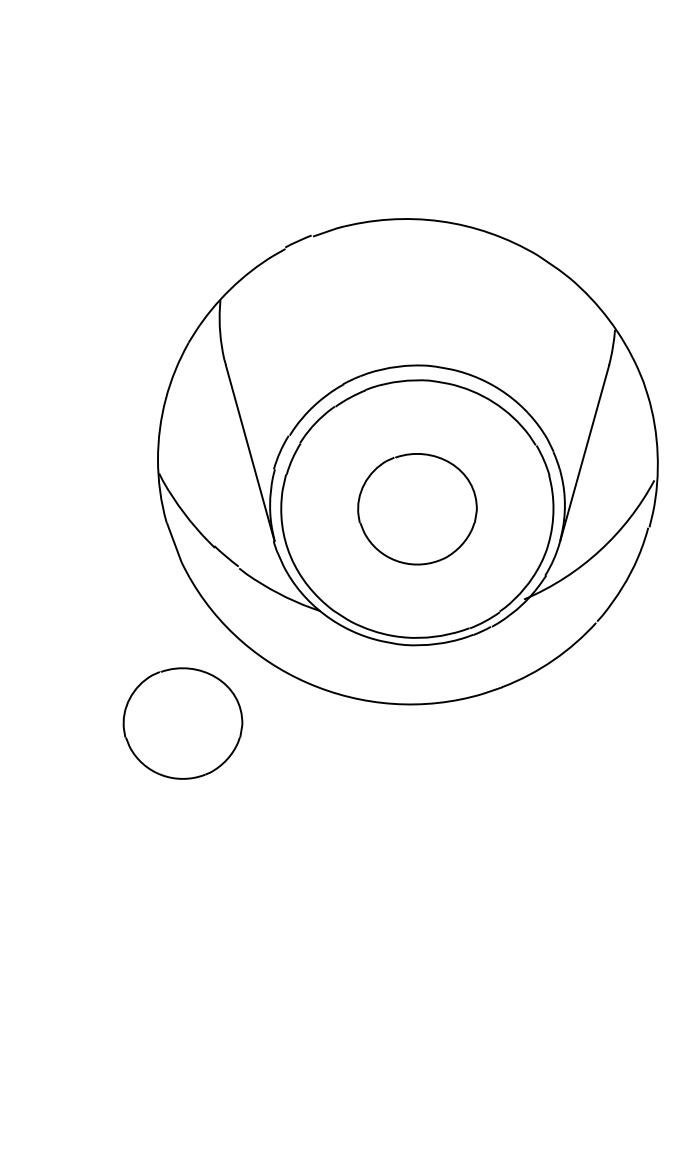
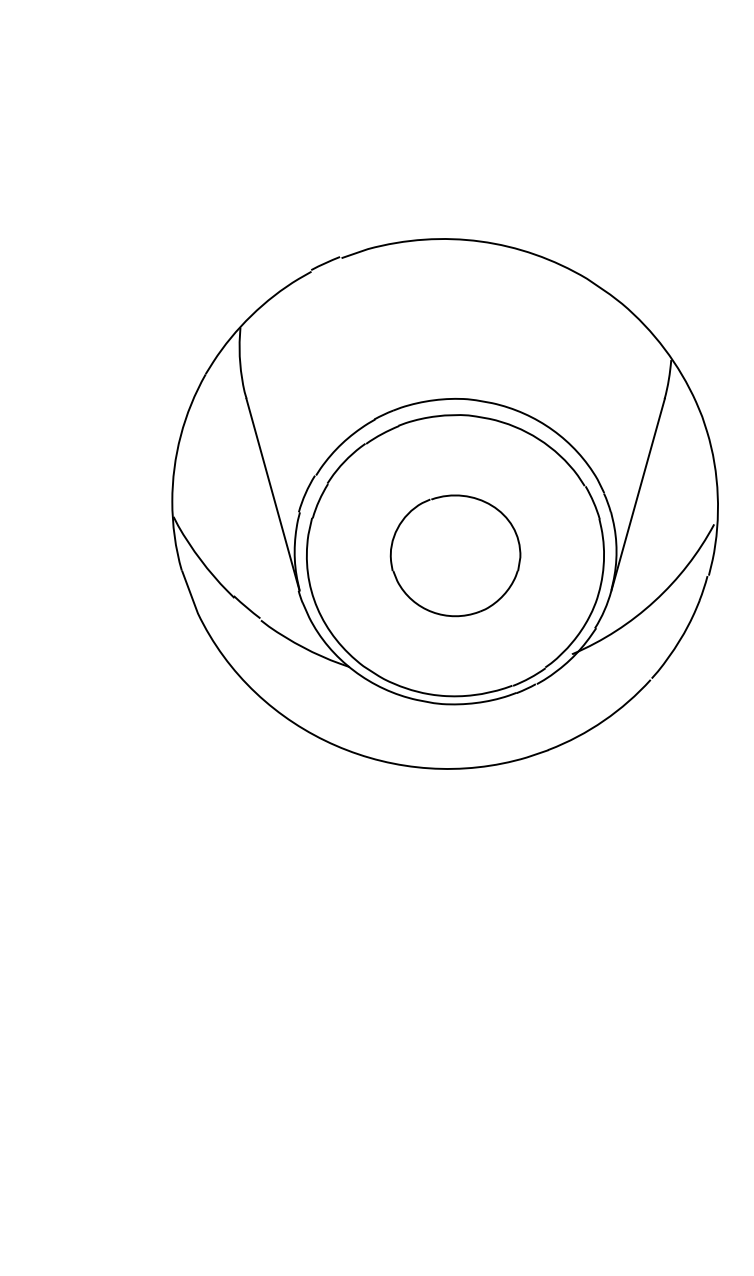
part: (182, 723) -> (199, 789), removed

